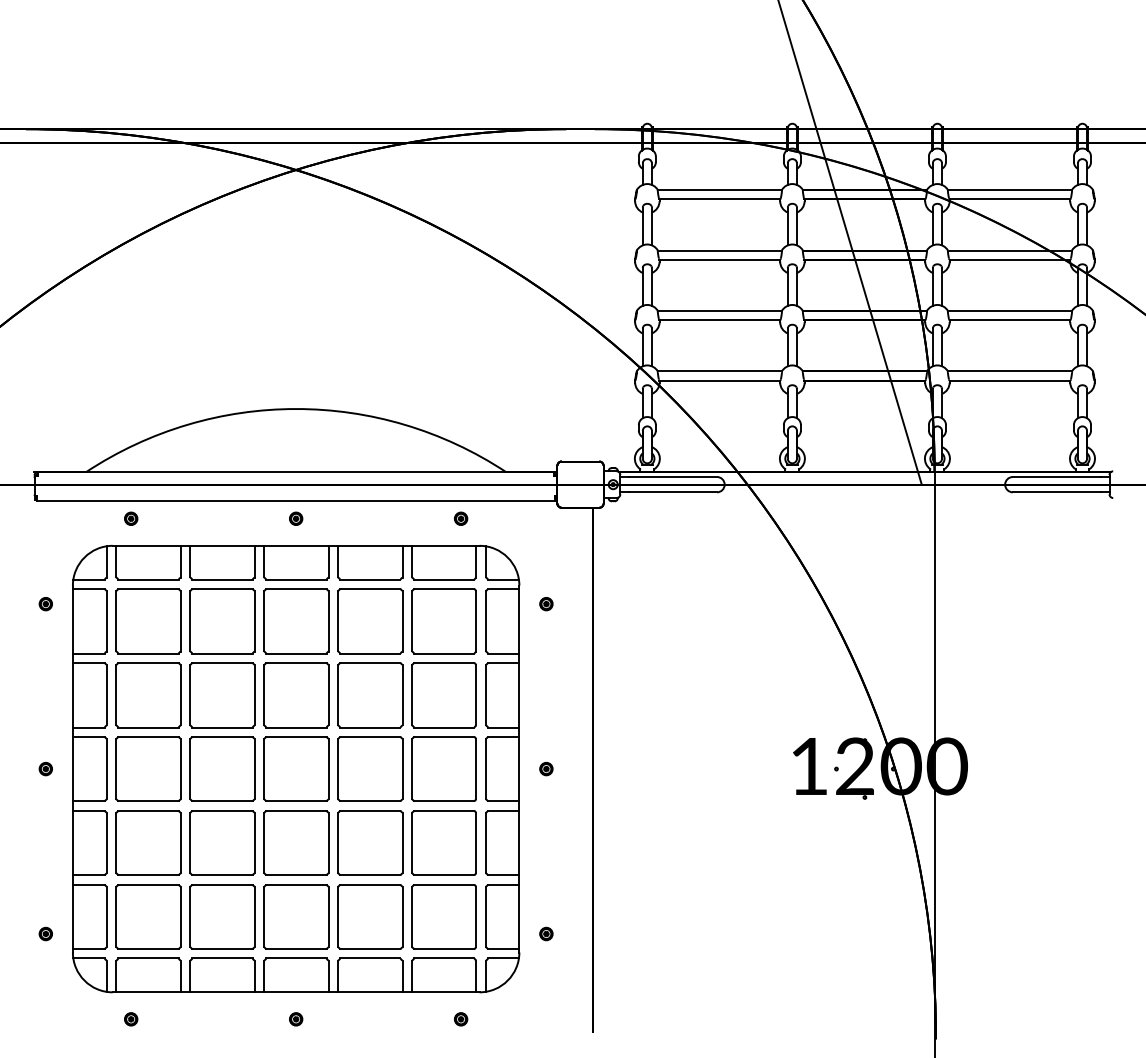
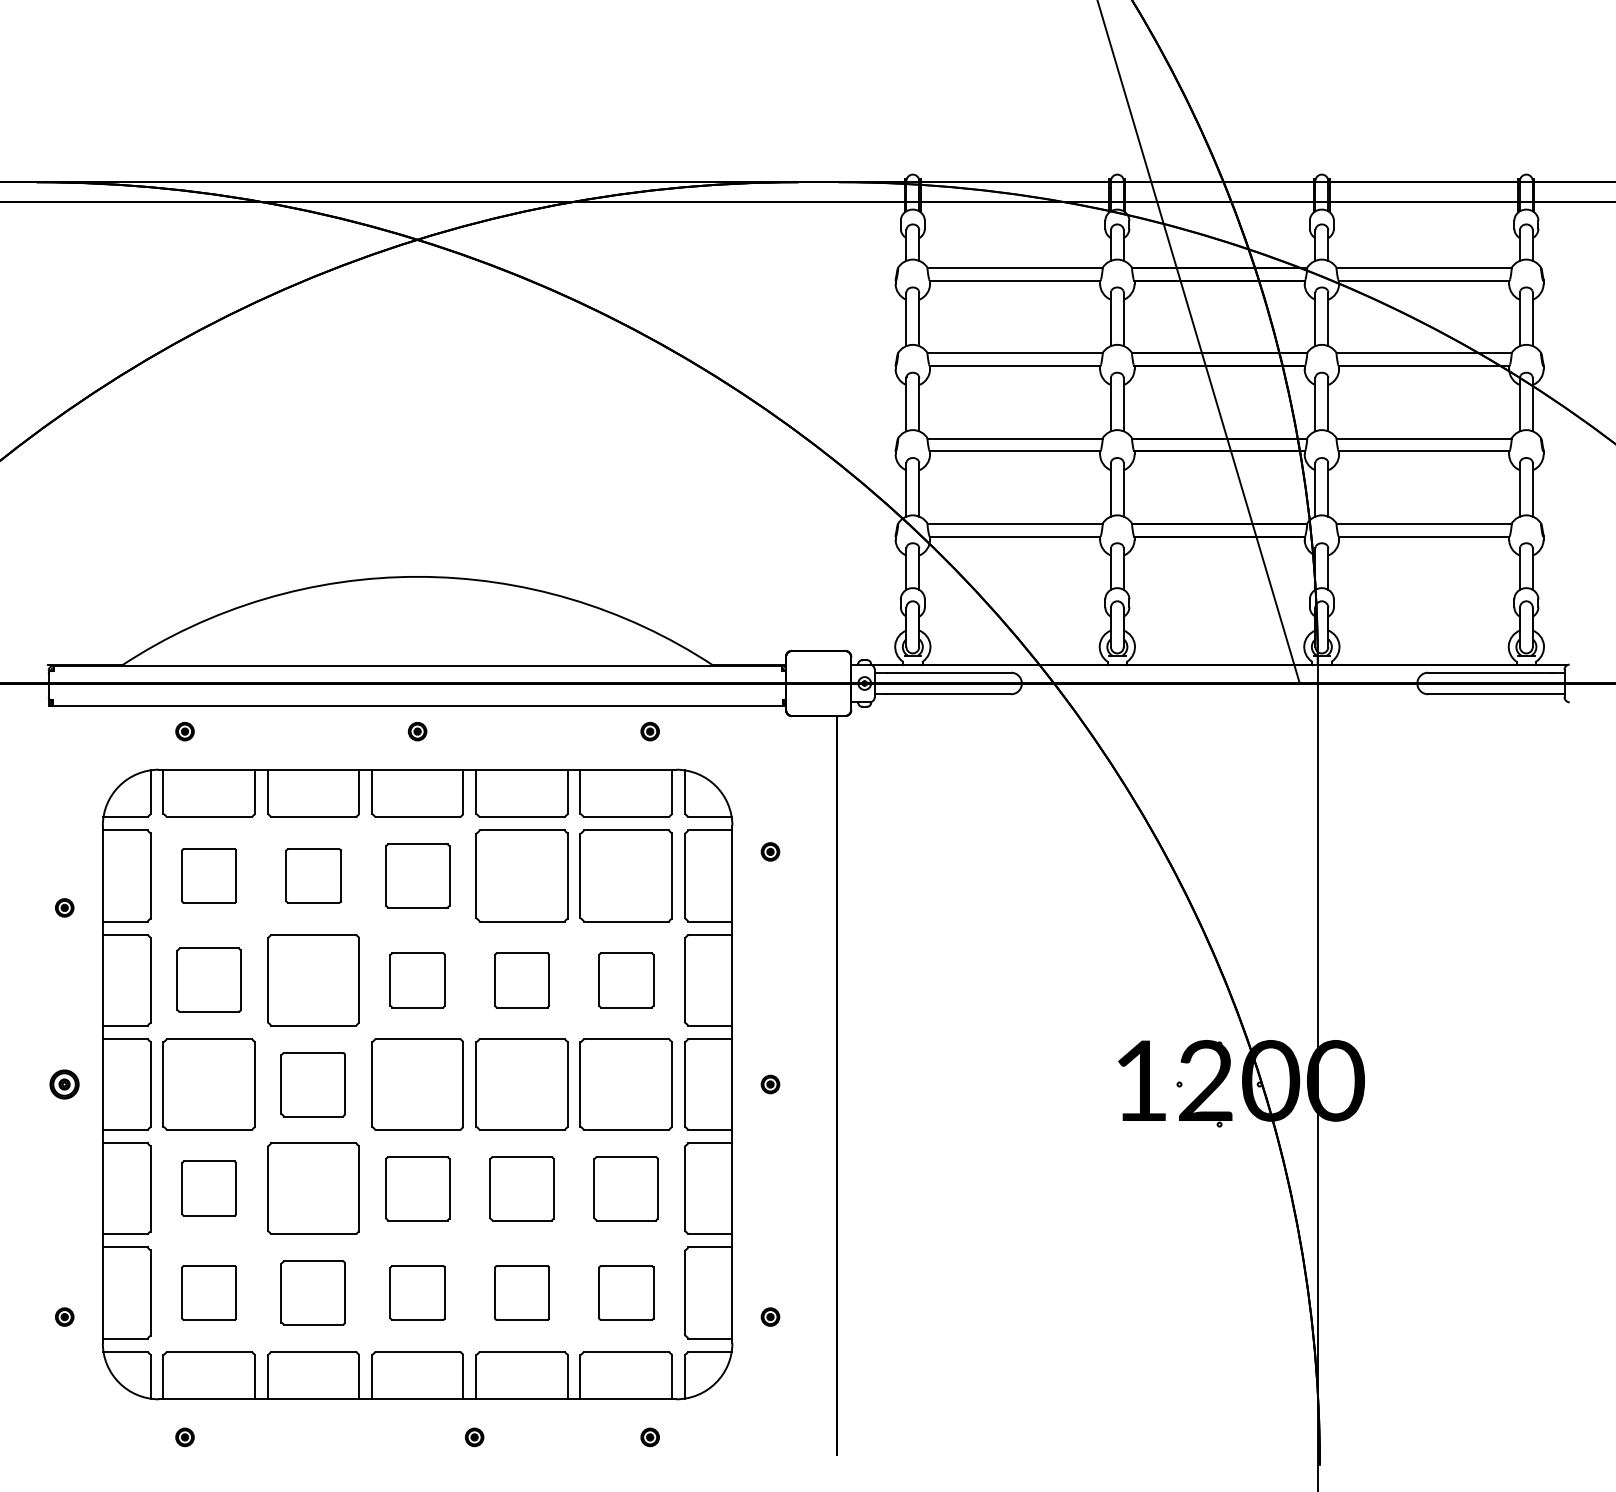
part: (45, 603) -> (64, 907), moved
part: (147, 620) -> (208, 875), size x0.6
part: (222, 620) -> (313, 875), size x0.6
part: (296, 620) -> (417, 875), size x0.7
part: (147, 695) -> (208, 980), size x0.7
part: (296, 695) -> (417, 980), size x0.6
part: (369, 695) -> (521, 980), size x0.6
part: (443, 695) -> (625, 980), size x0.6
part: (45, 769) -> (64, 1084), size x1.6
part: (222, 769) -> (313, 1084), size x0.7
part: (147, 842) -> (208, 1188), size x0.6
part: (296, 842) -> (417, 1188), size x0.7
part: (369, 842) -> (521, 1188), size x0.7
part: (443, 842) -> (625, 1188), size x0.7
part: (147, 916) -> (208, 1292), size x0.6
part: (222, 916) -> (313, 1292), size x0.7
part: (296, 916) -> (417, 1292), size x0.6
part: (369, 916) -> (521, 1292), size x0.6
part: (443, 916) -> (625, 1292), size x0.6
part: (296, 1019) -> (474, 1437), moved

